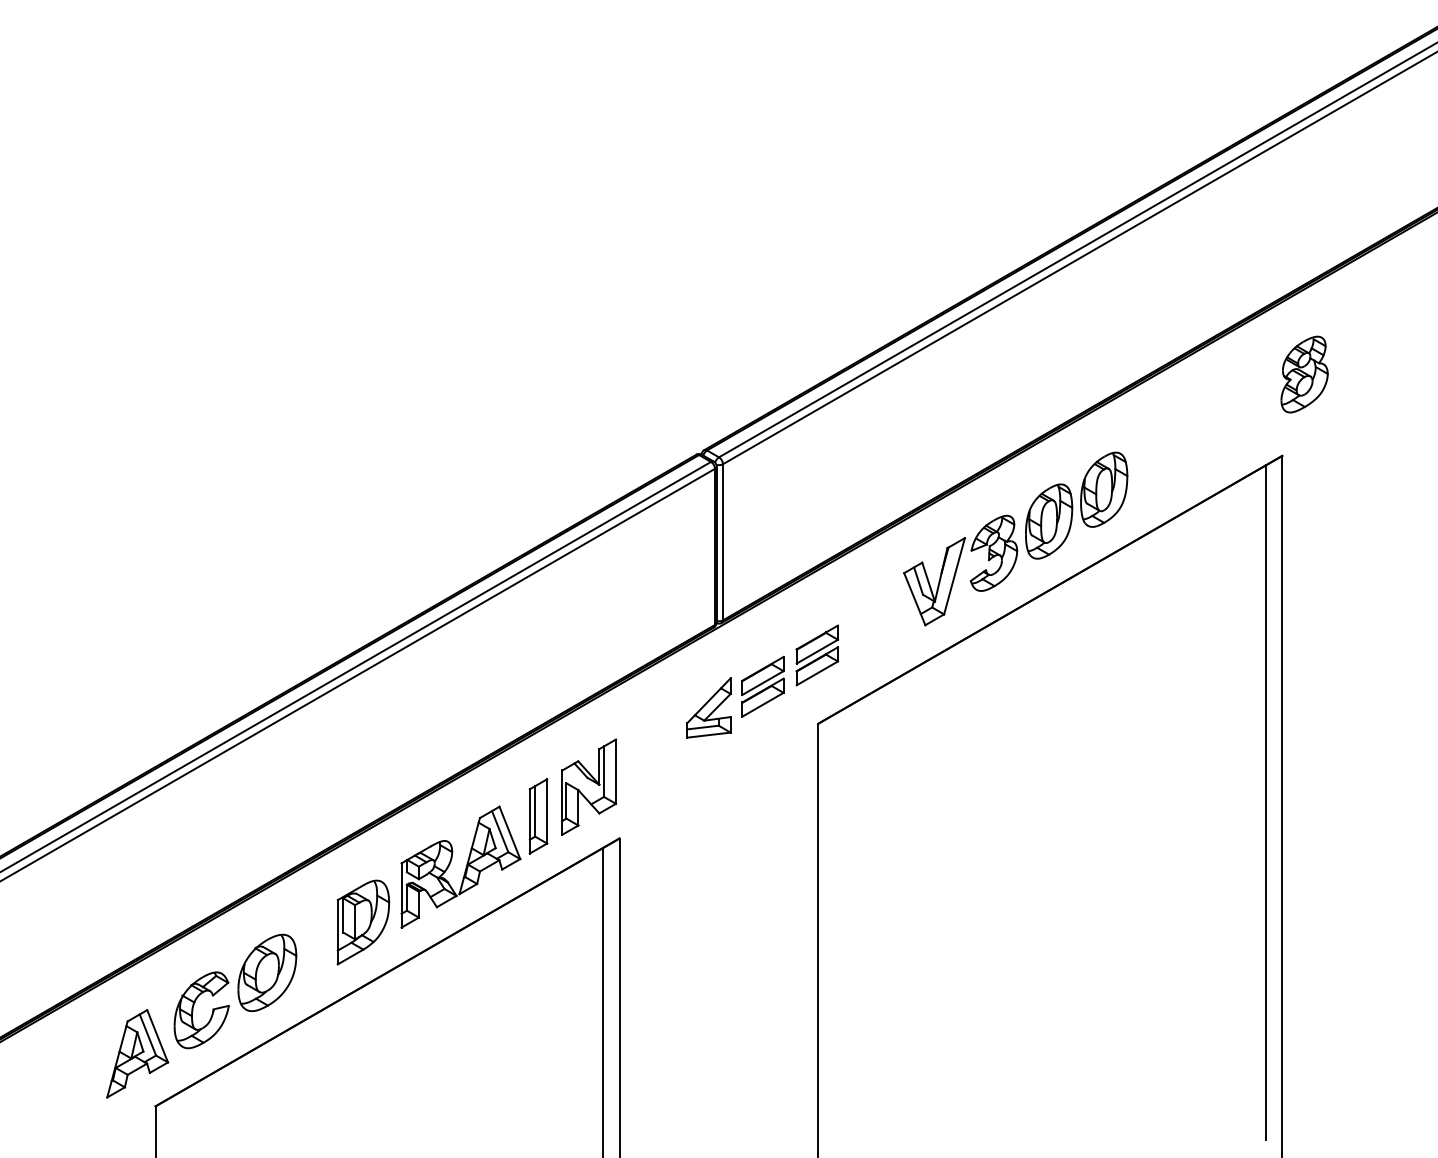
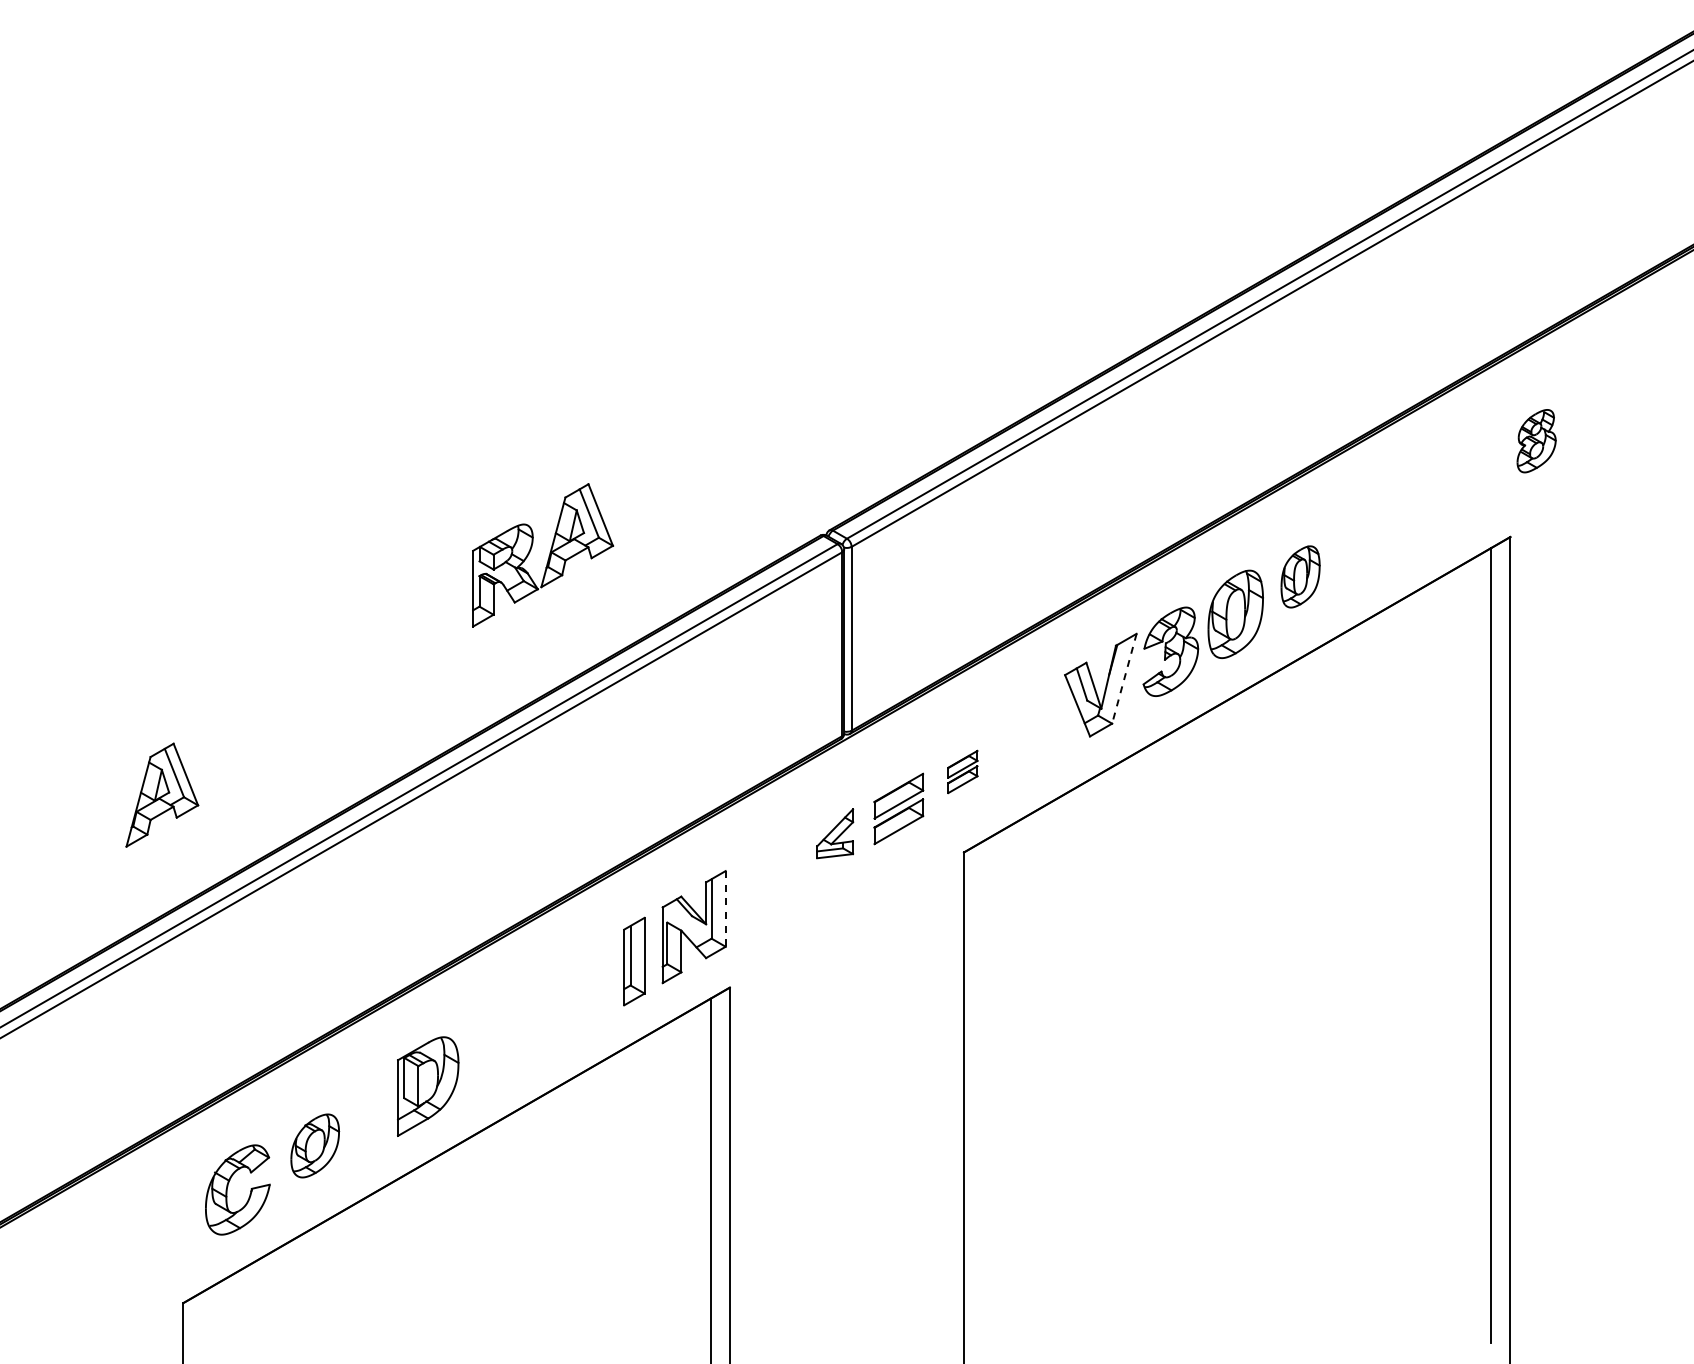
part: (1304, 373) -> (1536, 440), size x0.7
part: (1104, 489) -> (1300, 576), size x0.7
line: (954, 576) -> (1124, 678), solid -> dashed
part: (817, 654) -> (962, 771), size x0.6
part: (708, 707) -> (834, 833), size x0.7
line: (615, 771) -> (725, 908), solid -> dashed
part: (461, 867) -> (543, 555), moved
part: (267, 972) -> (315, 1145), size x0.7
part: (137, 1053) -> (162, 794), moved

